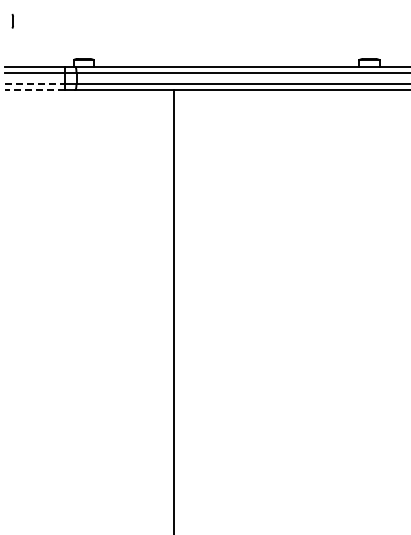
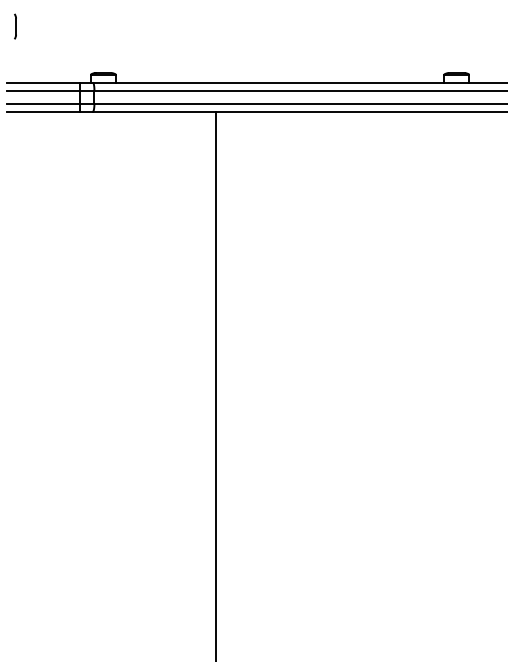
part: (12, 20) -> (15, 25), size x1.43
line: (35, 83) -> (43, 103), dashed -> solid
line: (35, 90) -> (43, 112), dashed -> solid

